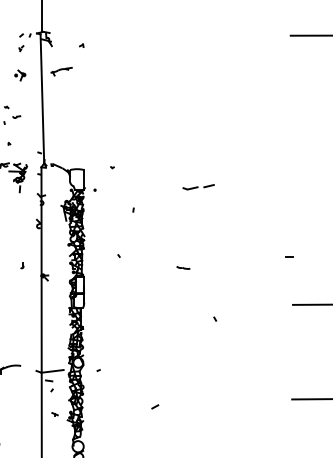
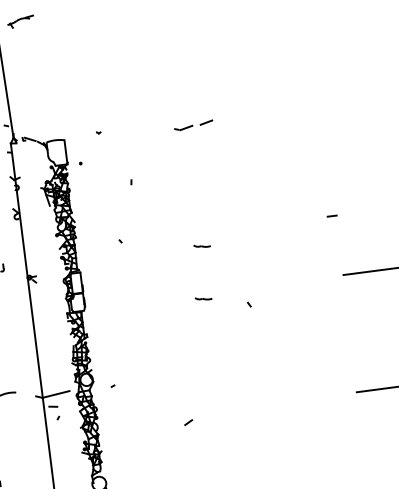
part: (198, 187) -> (193, 125), moved
line: (179, 309) -> (203, 298), added
part: (54, 414) -> (65, 447), removed

